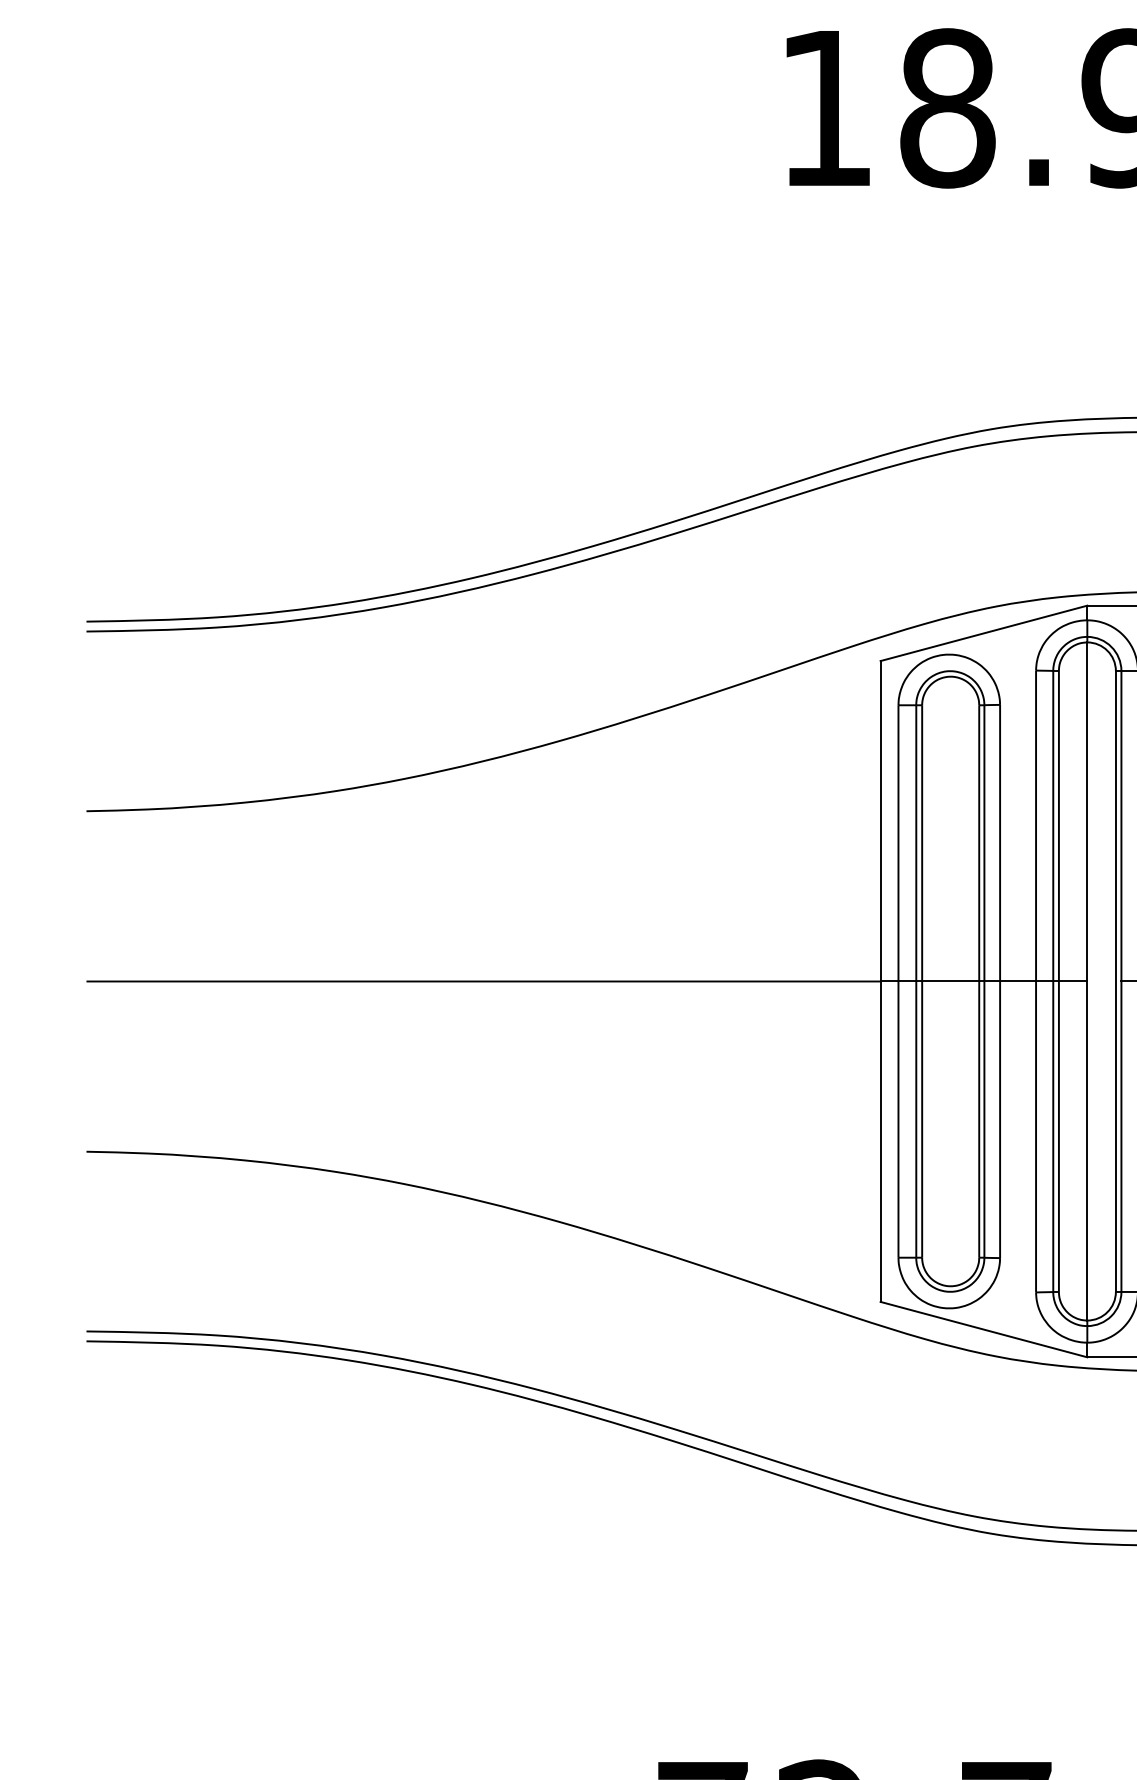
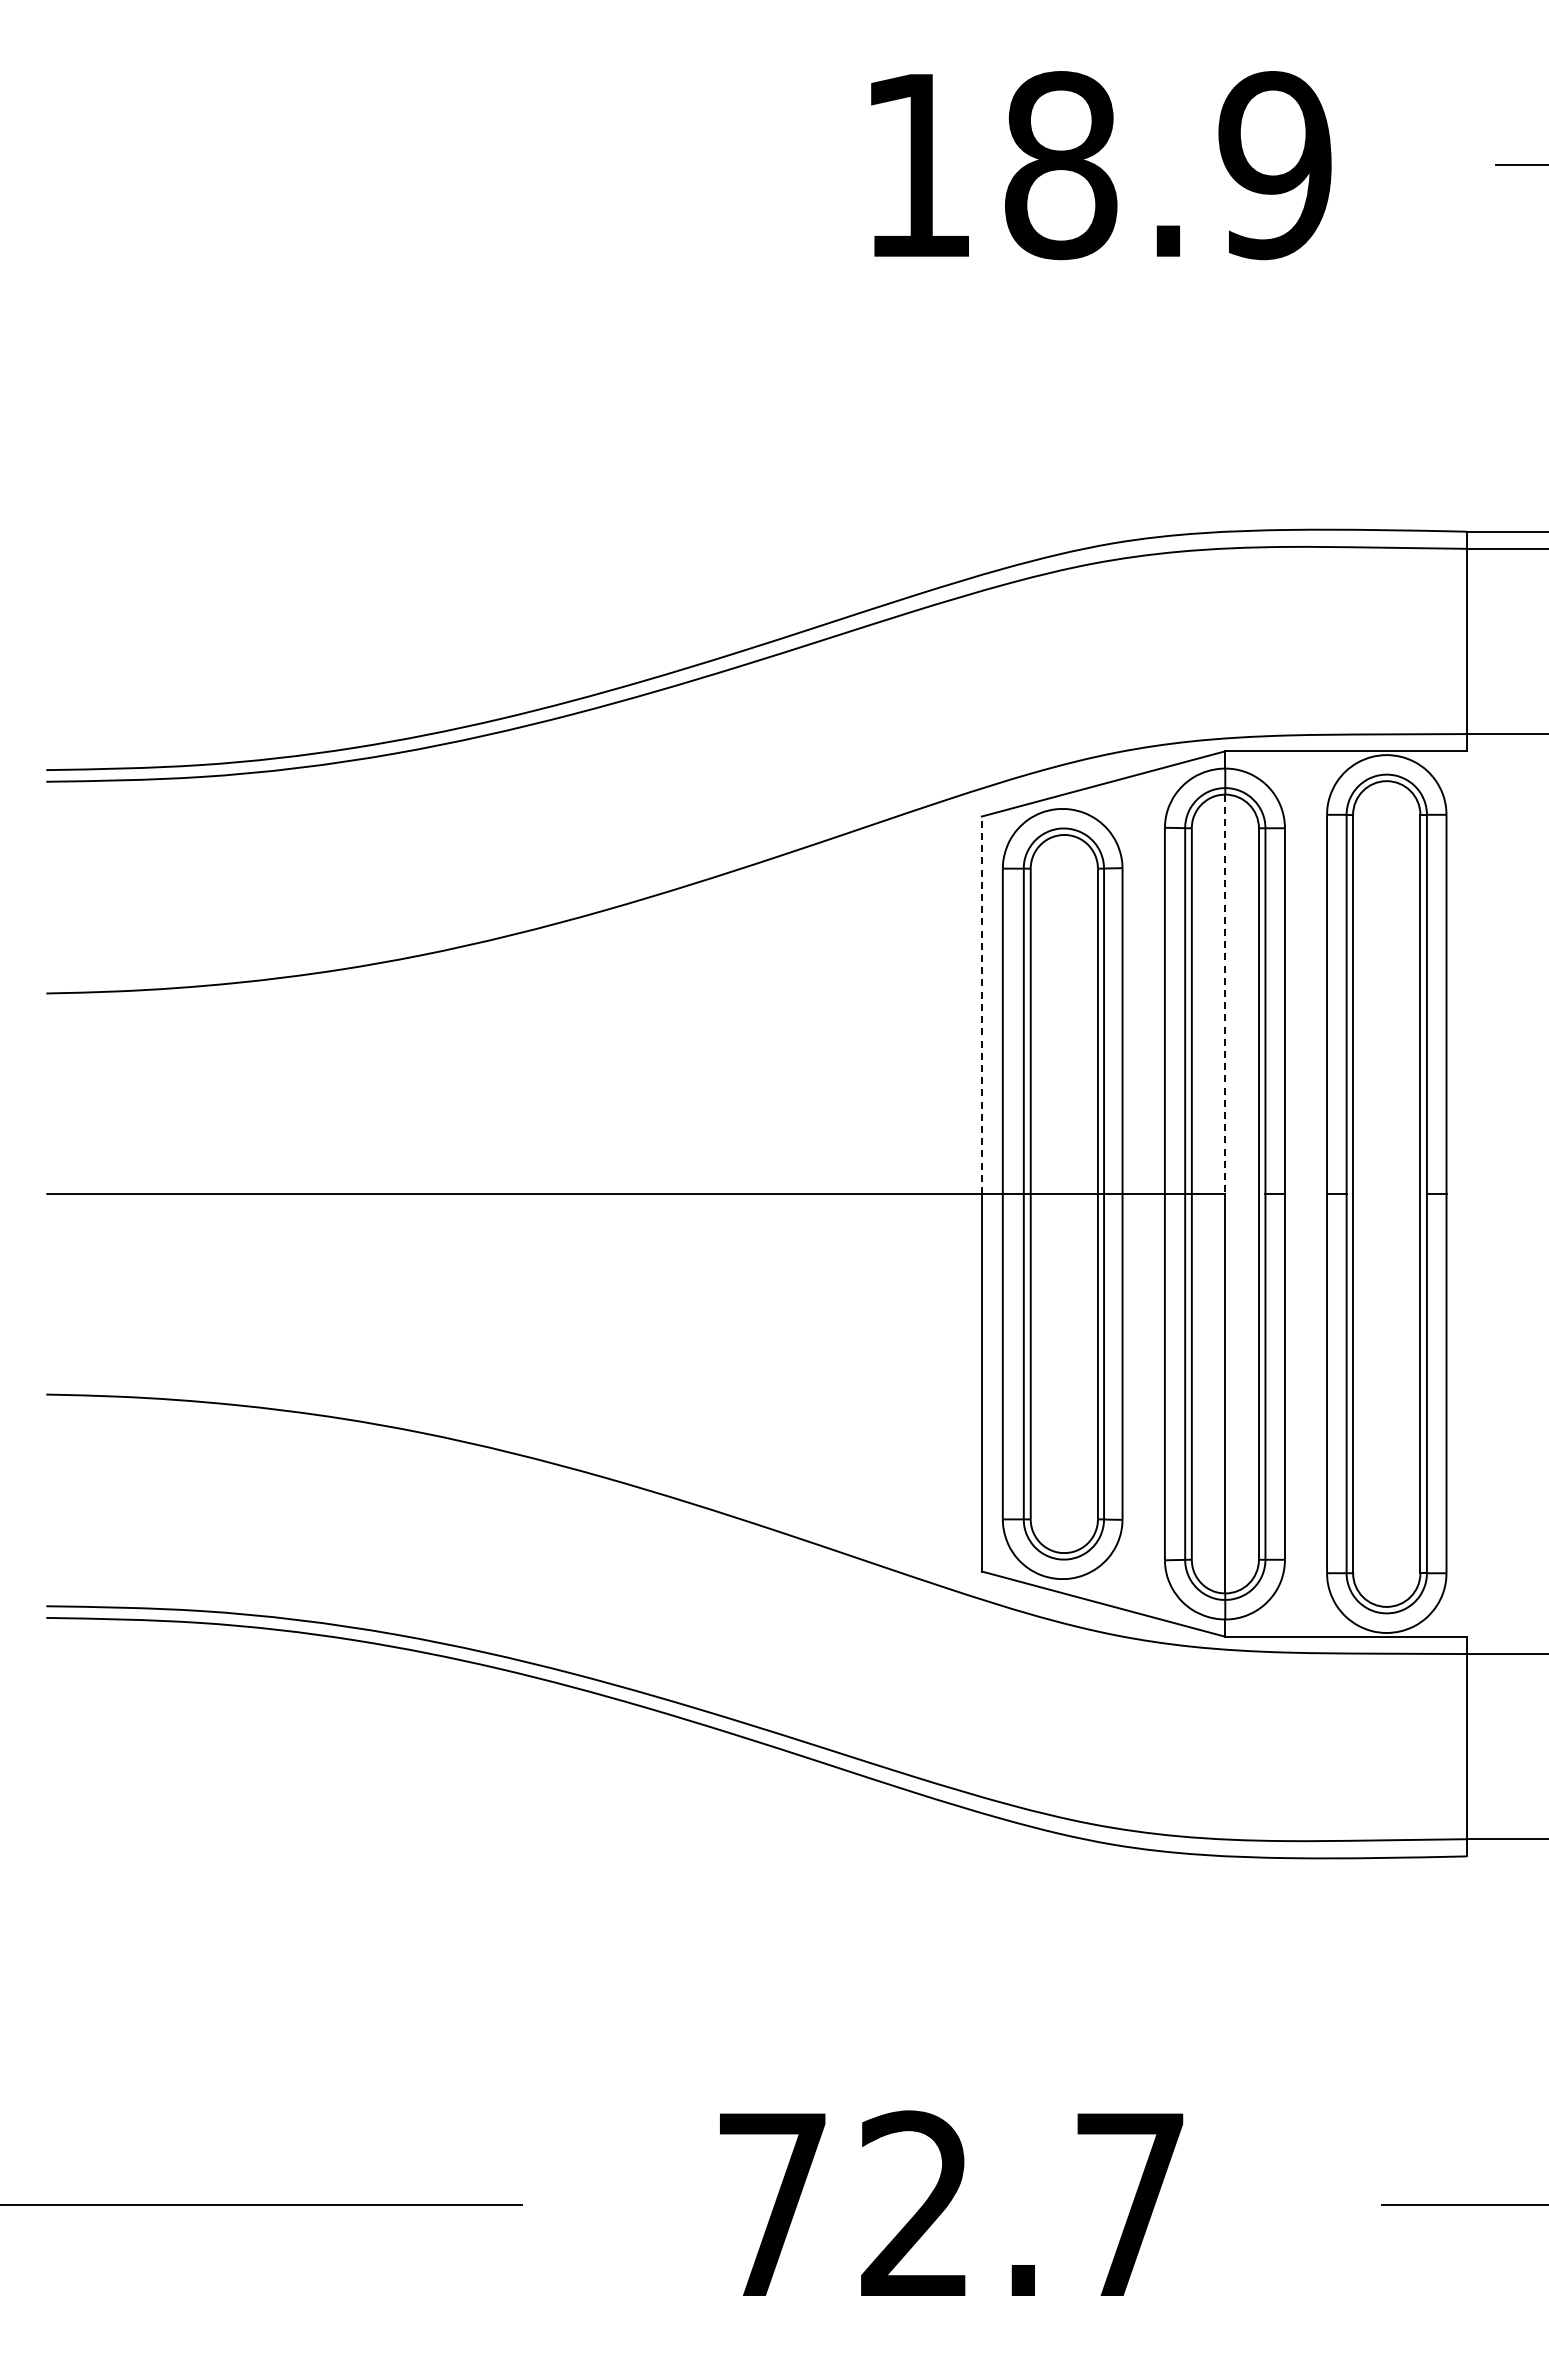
line: (1087, 812) -> (1225, 994), solid -> dashed
line: (880, 821) -> (981, 1005), solid -> dashed

